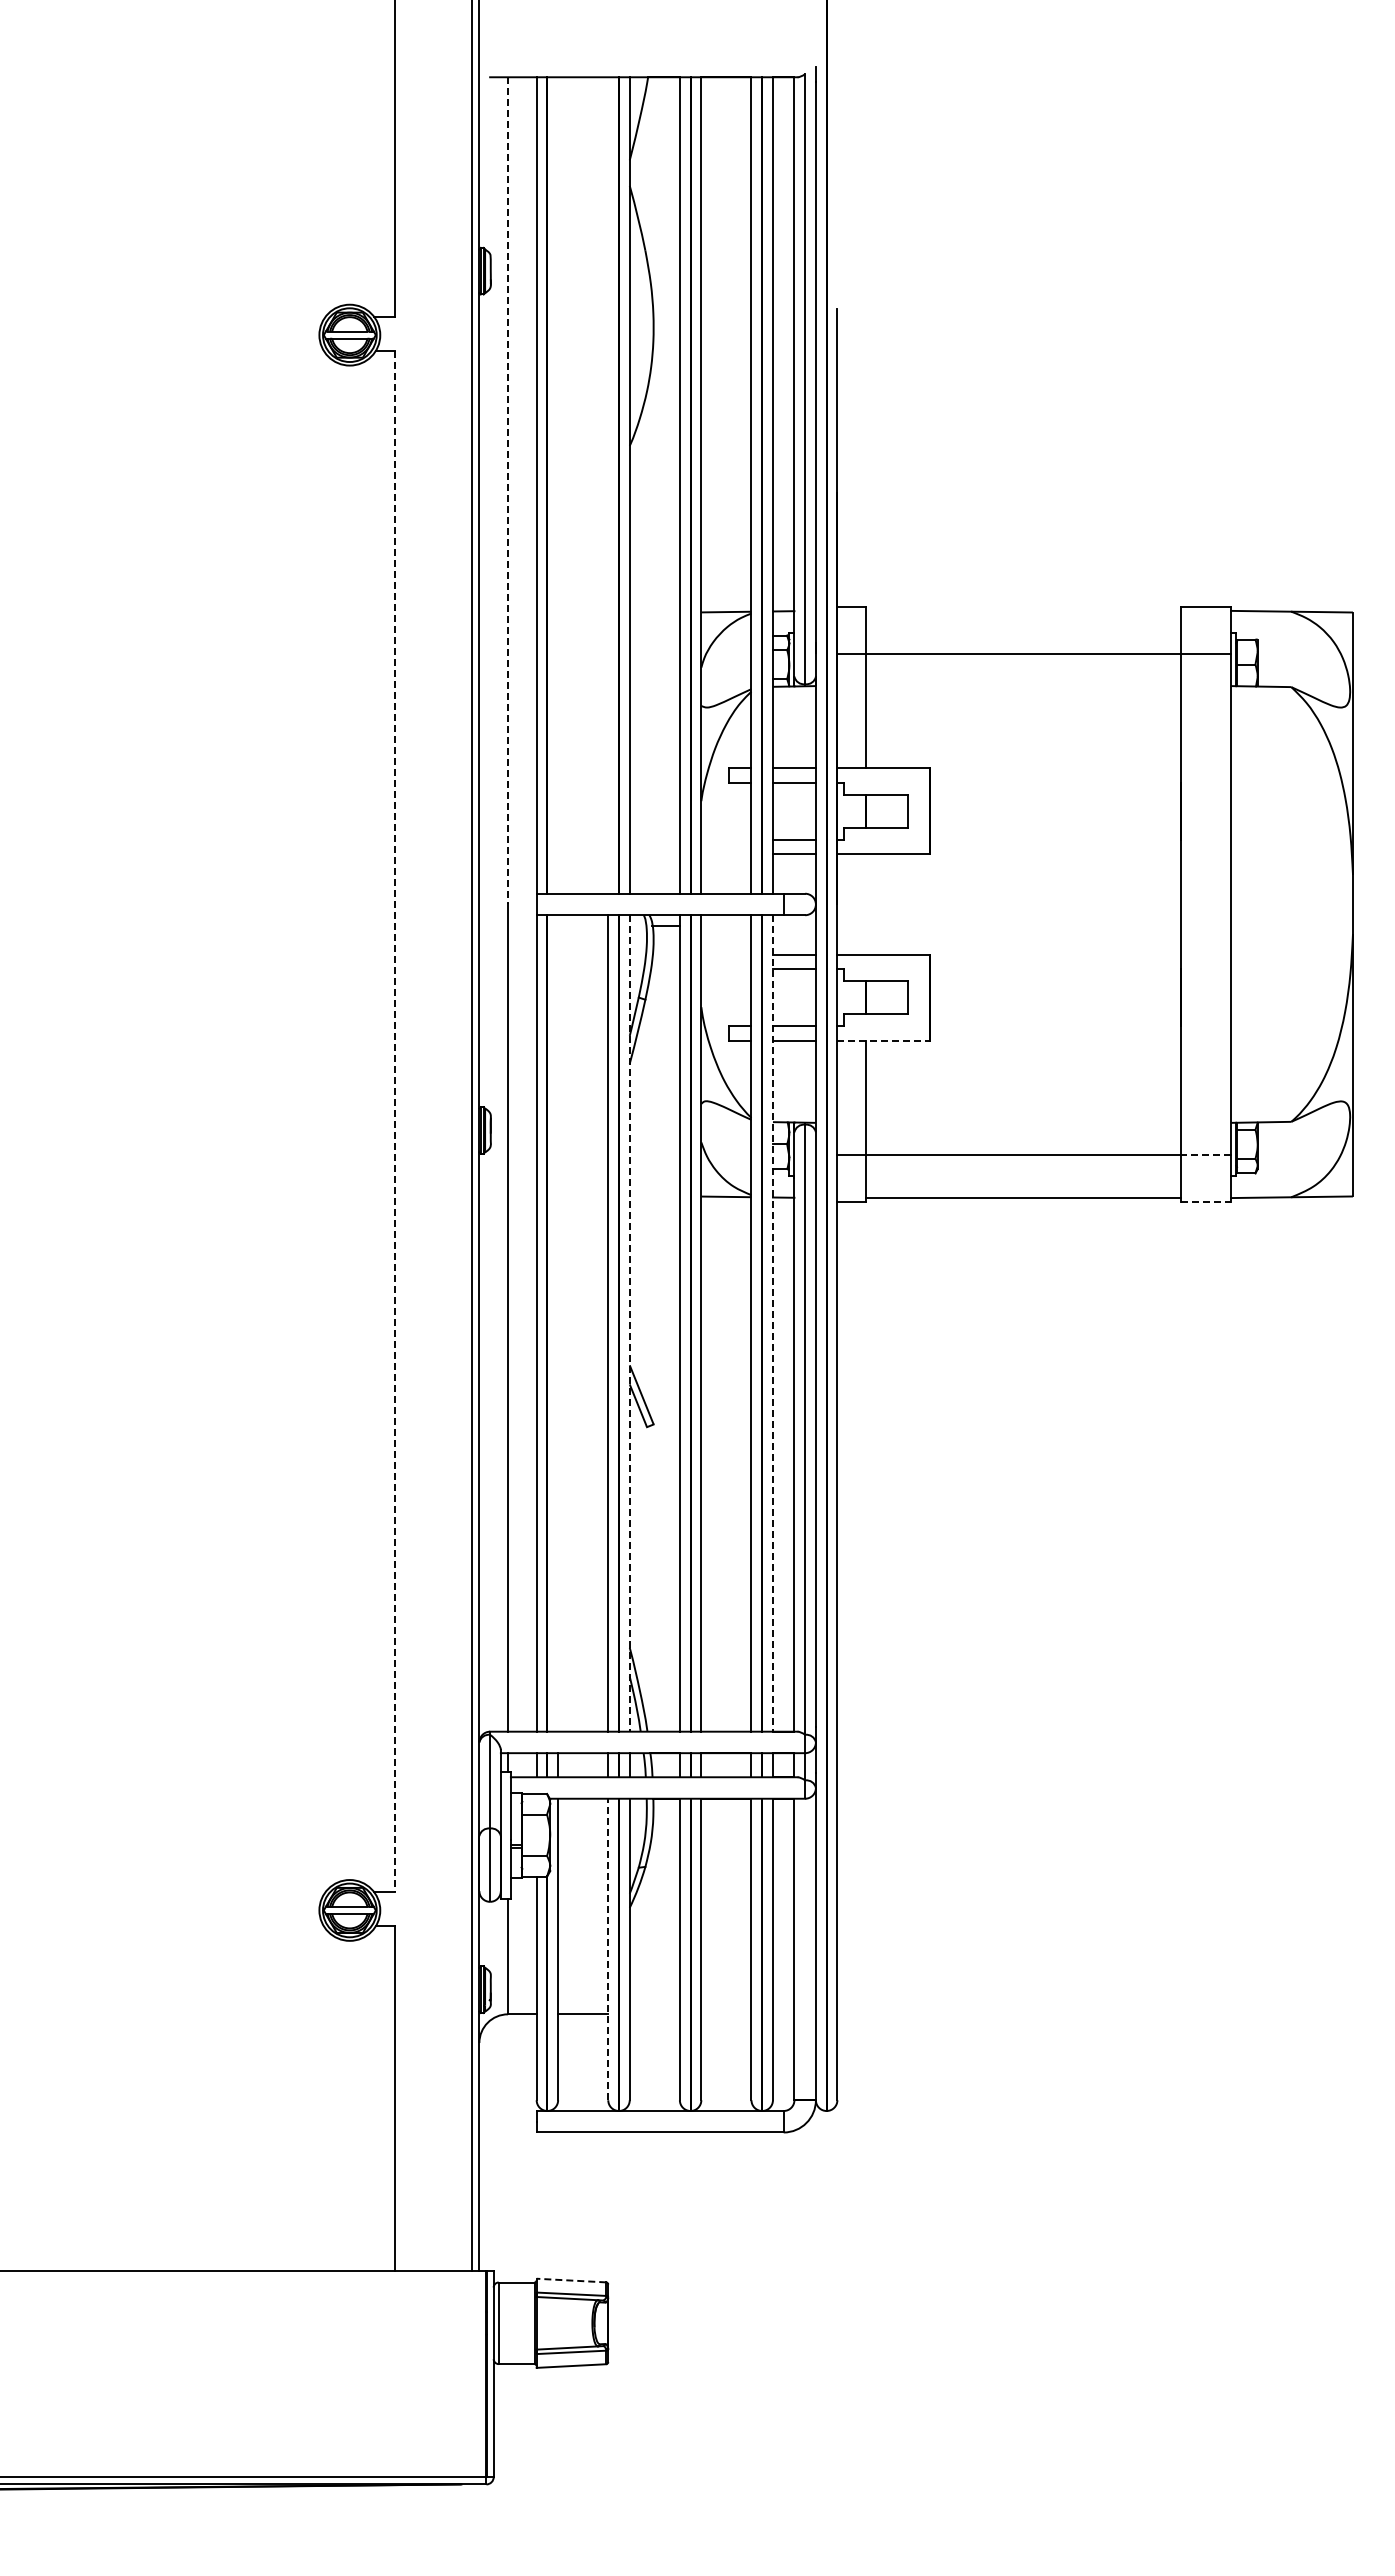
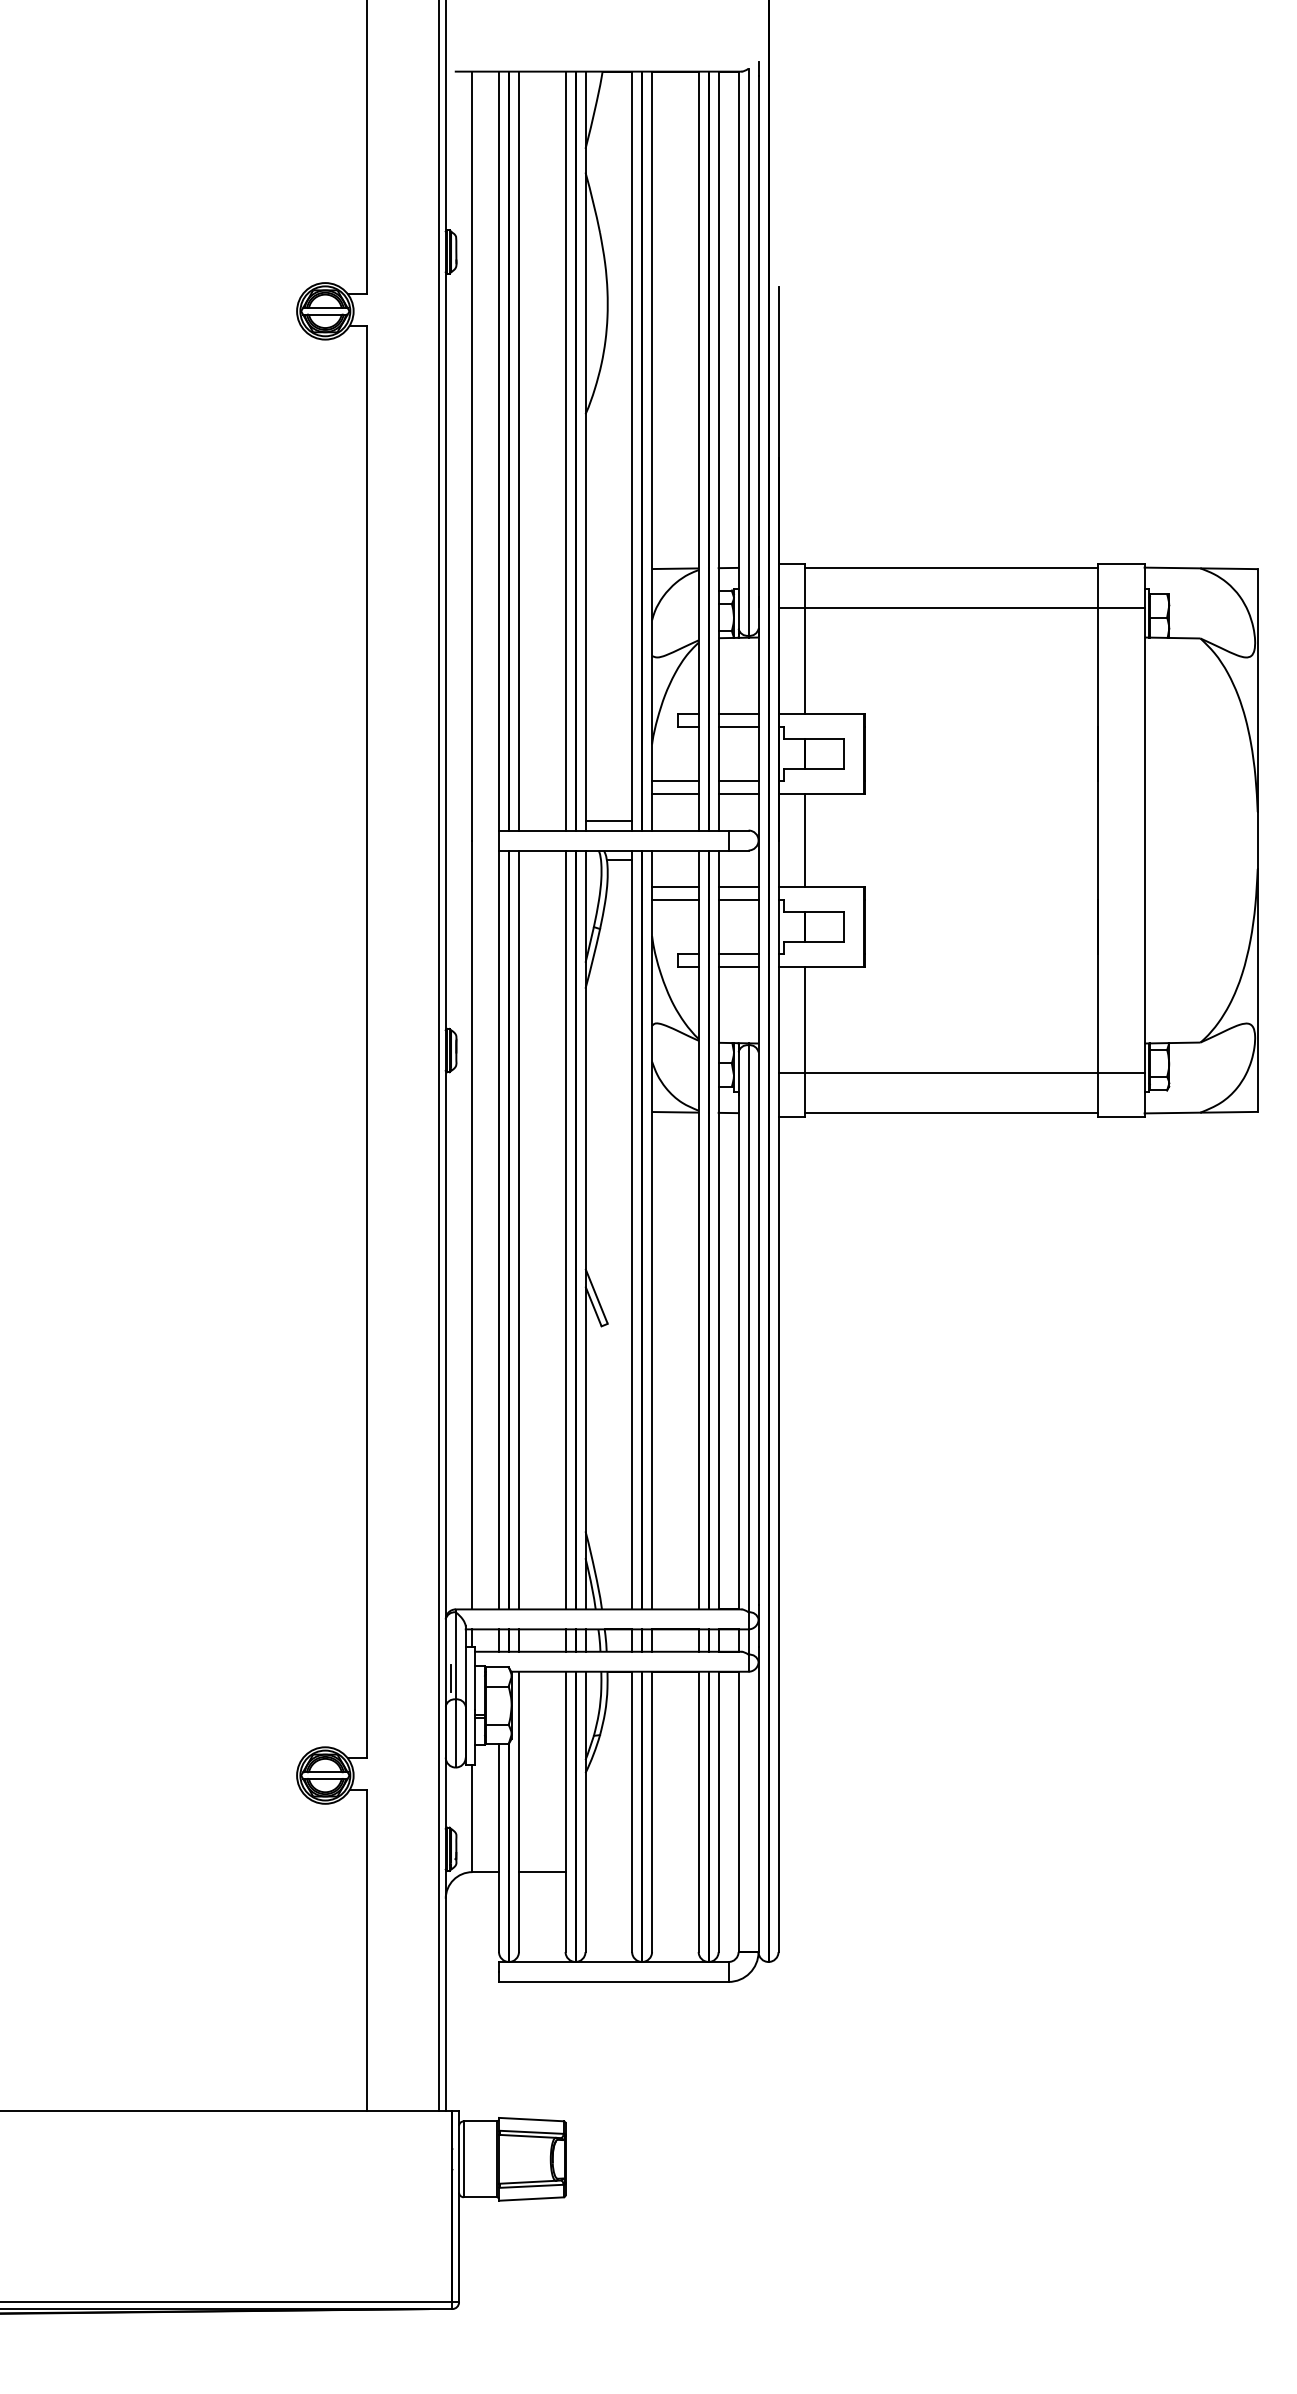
line: (558, 485) -> (519, 451), added
line: (608, 485) -> (565, 451), added
line: (508, 490) -> (472, 455), dashed -> solid
line: (1023, 610) -> (951, 567), added
line: (726, 840) -> (675, 781), added
line: (726, 854) -> (675, 794), added
line: (654, 883) -> (608, 821), added
line: (866, 904) -> (805, 840), added
line: (726, 954) -> (675, 887), added
line: (726, 968) -> (675, 900), added
line: (883, 1040) -> (821, 966), dashed -> solid
line: (394, 1121) -> (366, 1042), dashed -> solid
line: (1205, 1155) -> (1120, 1073), dashed -> solid
line: (1206, 1201) -> (1121, 1116), dashed -> solid
line: (558, 1323) -> (519, 1229), added
line: (629, 1323) -> (585, 1229), dashed -> solid
line: (772, 1323) -> (718, 1229), dashed -> solid
line: (484, 1805) -> (450, 1678), added
line: (608, 1949) -> (565, 1811), dashed -> solid
line: (571, 2280) -> (531, 2119), dashed -> solid

